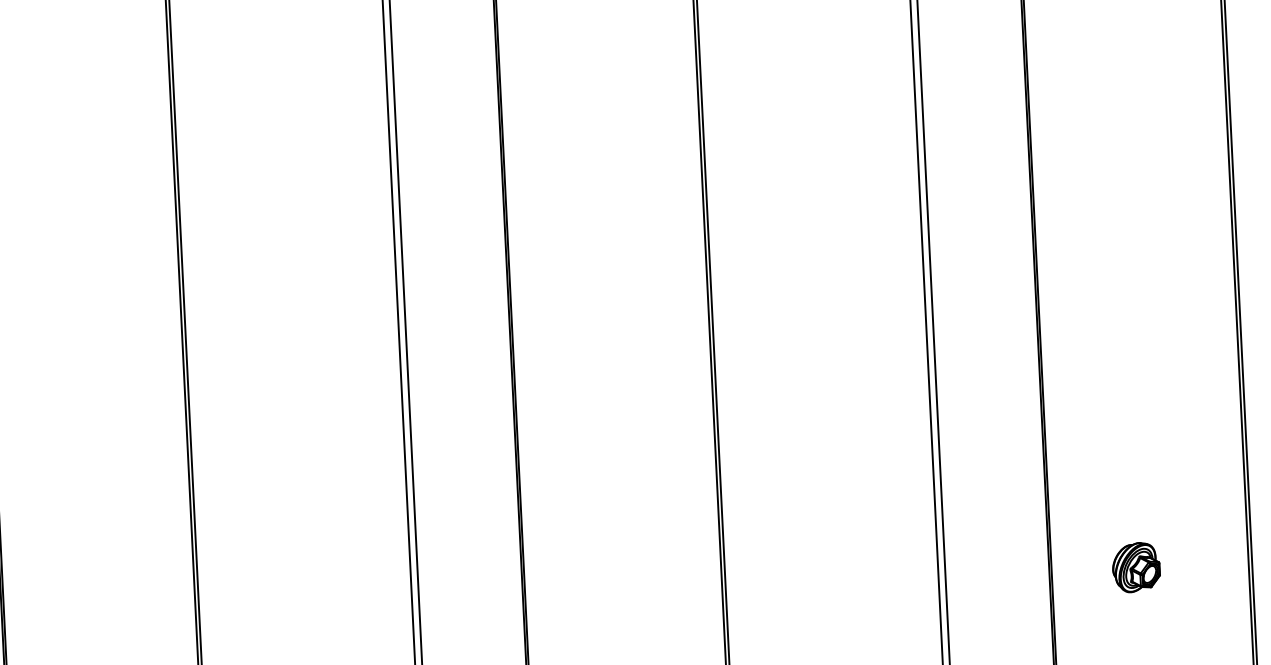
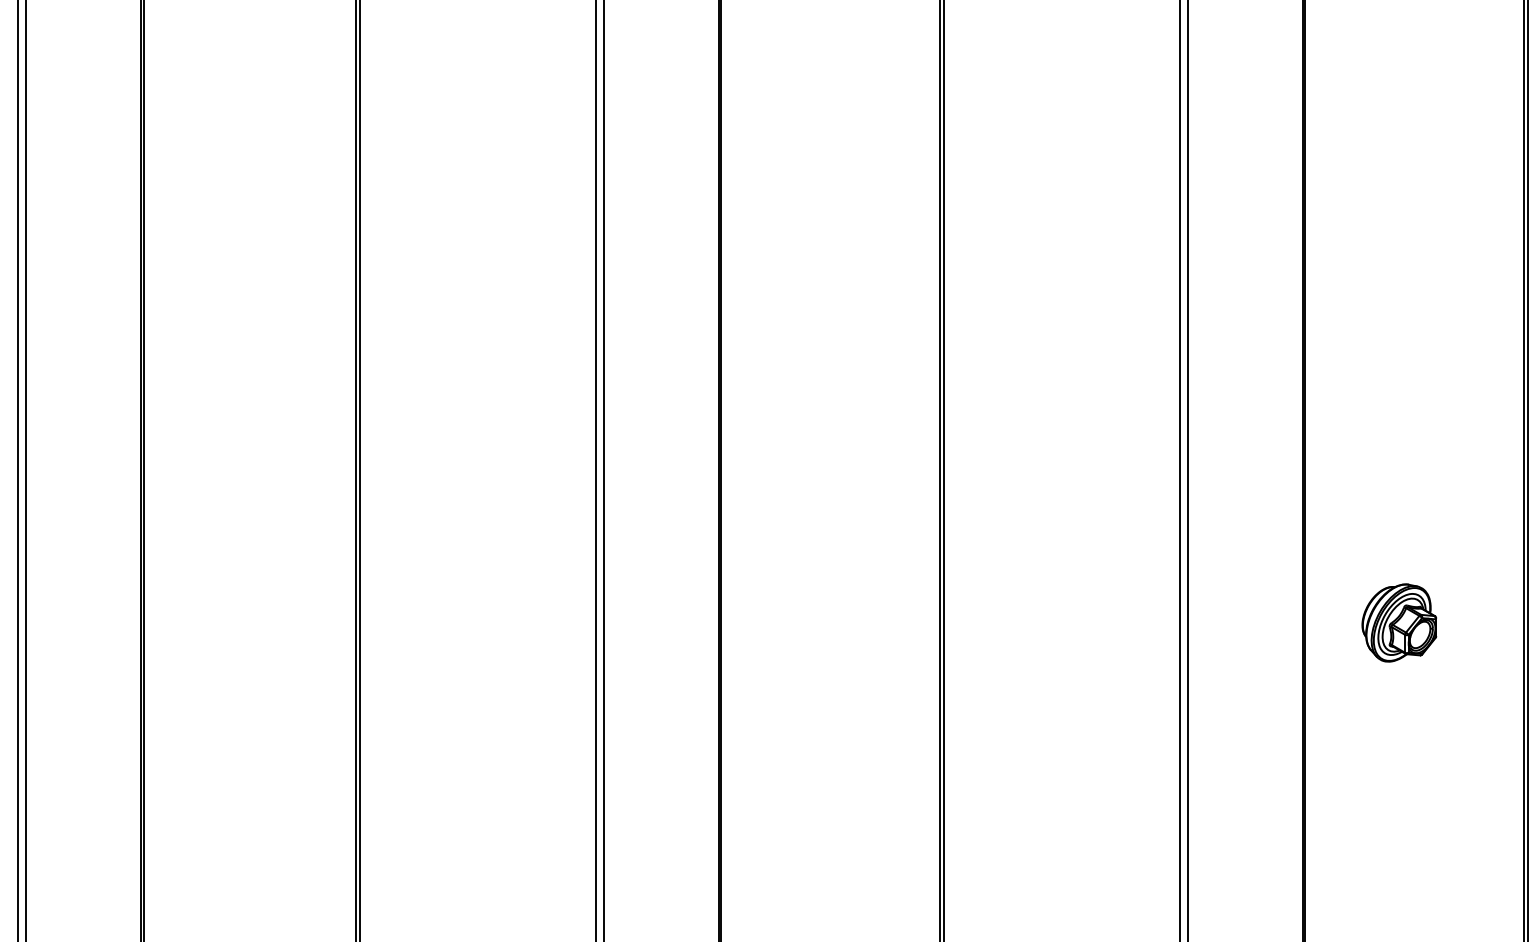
part: (1136, 567) -> (1399, 622), size x1.43

